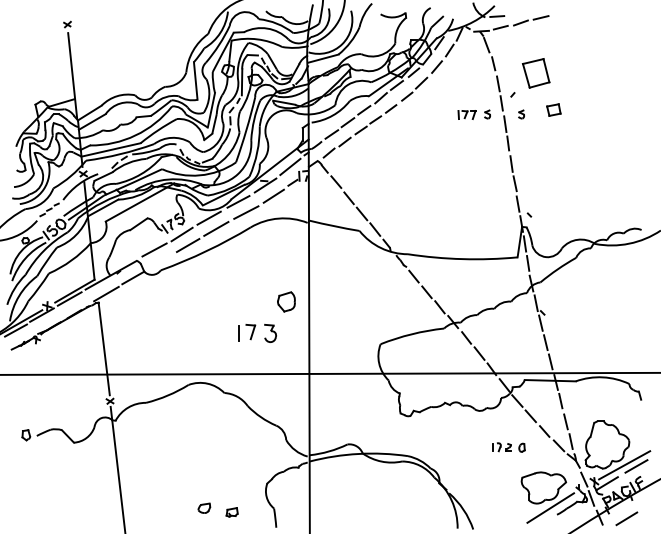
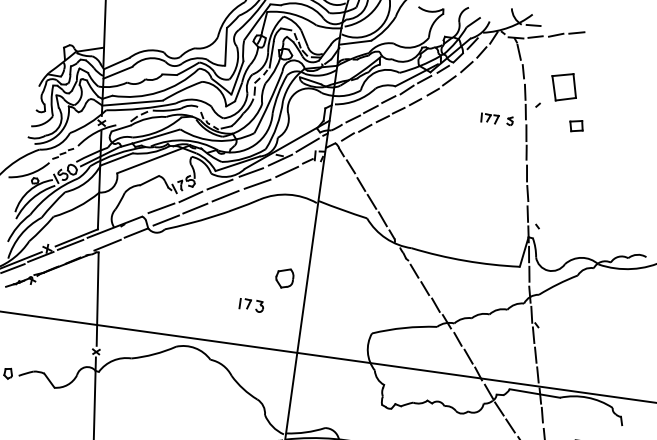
part: (521, 114) -> (543, 125), removed
line: (160, 261) -> (165, 220), added
part: (257, 333) -> (251, 305), size x0.62

